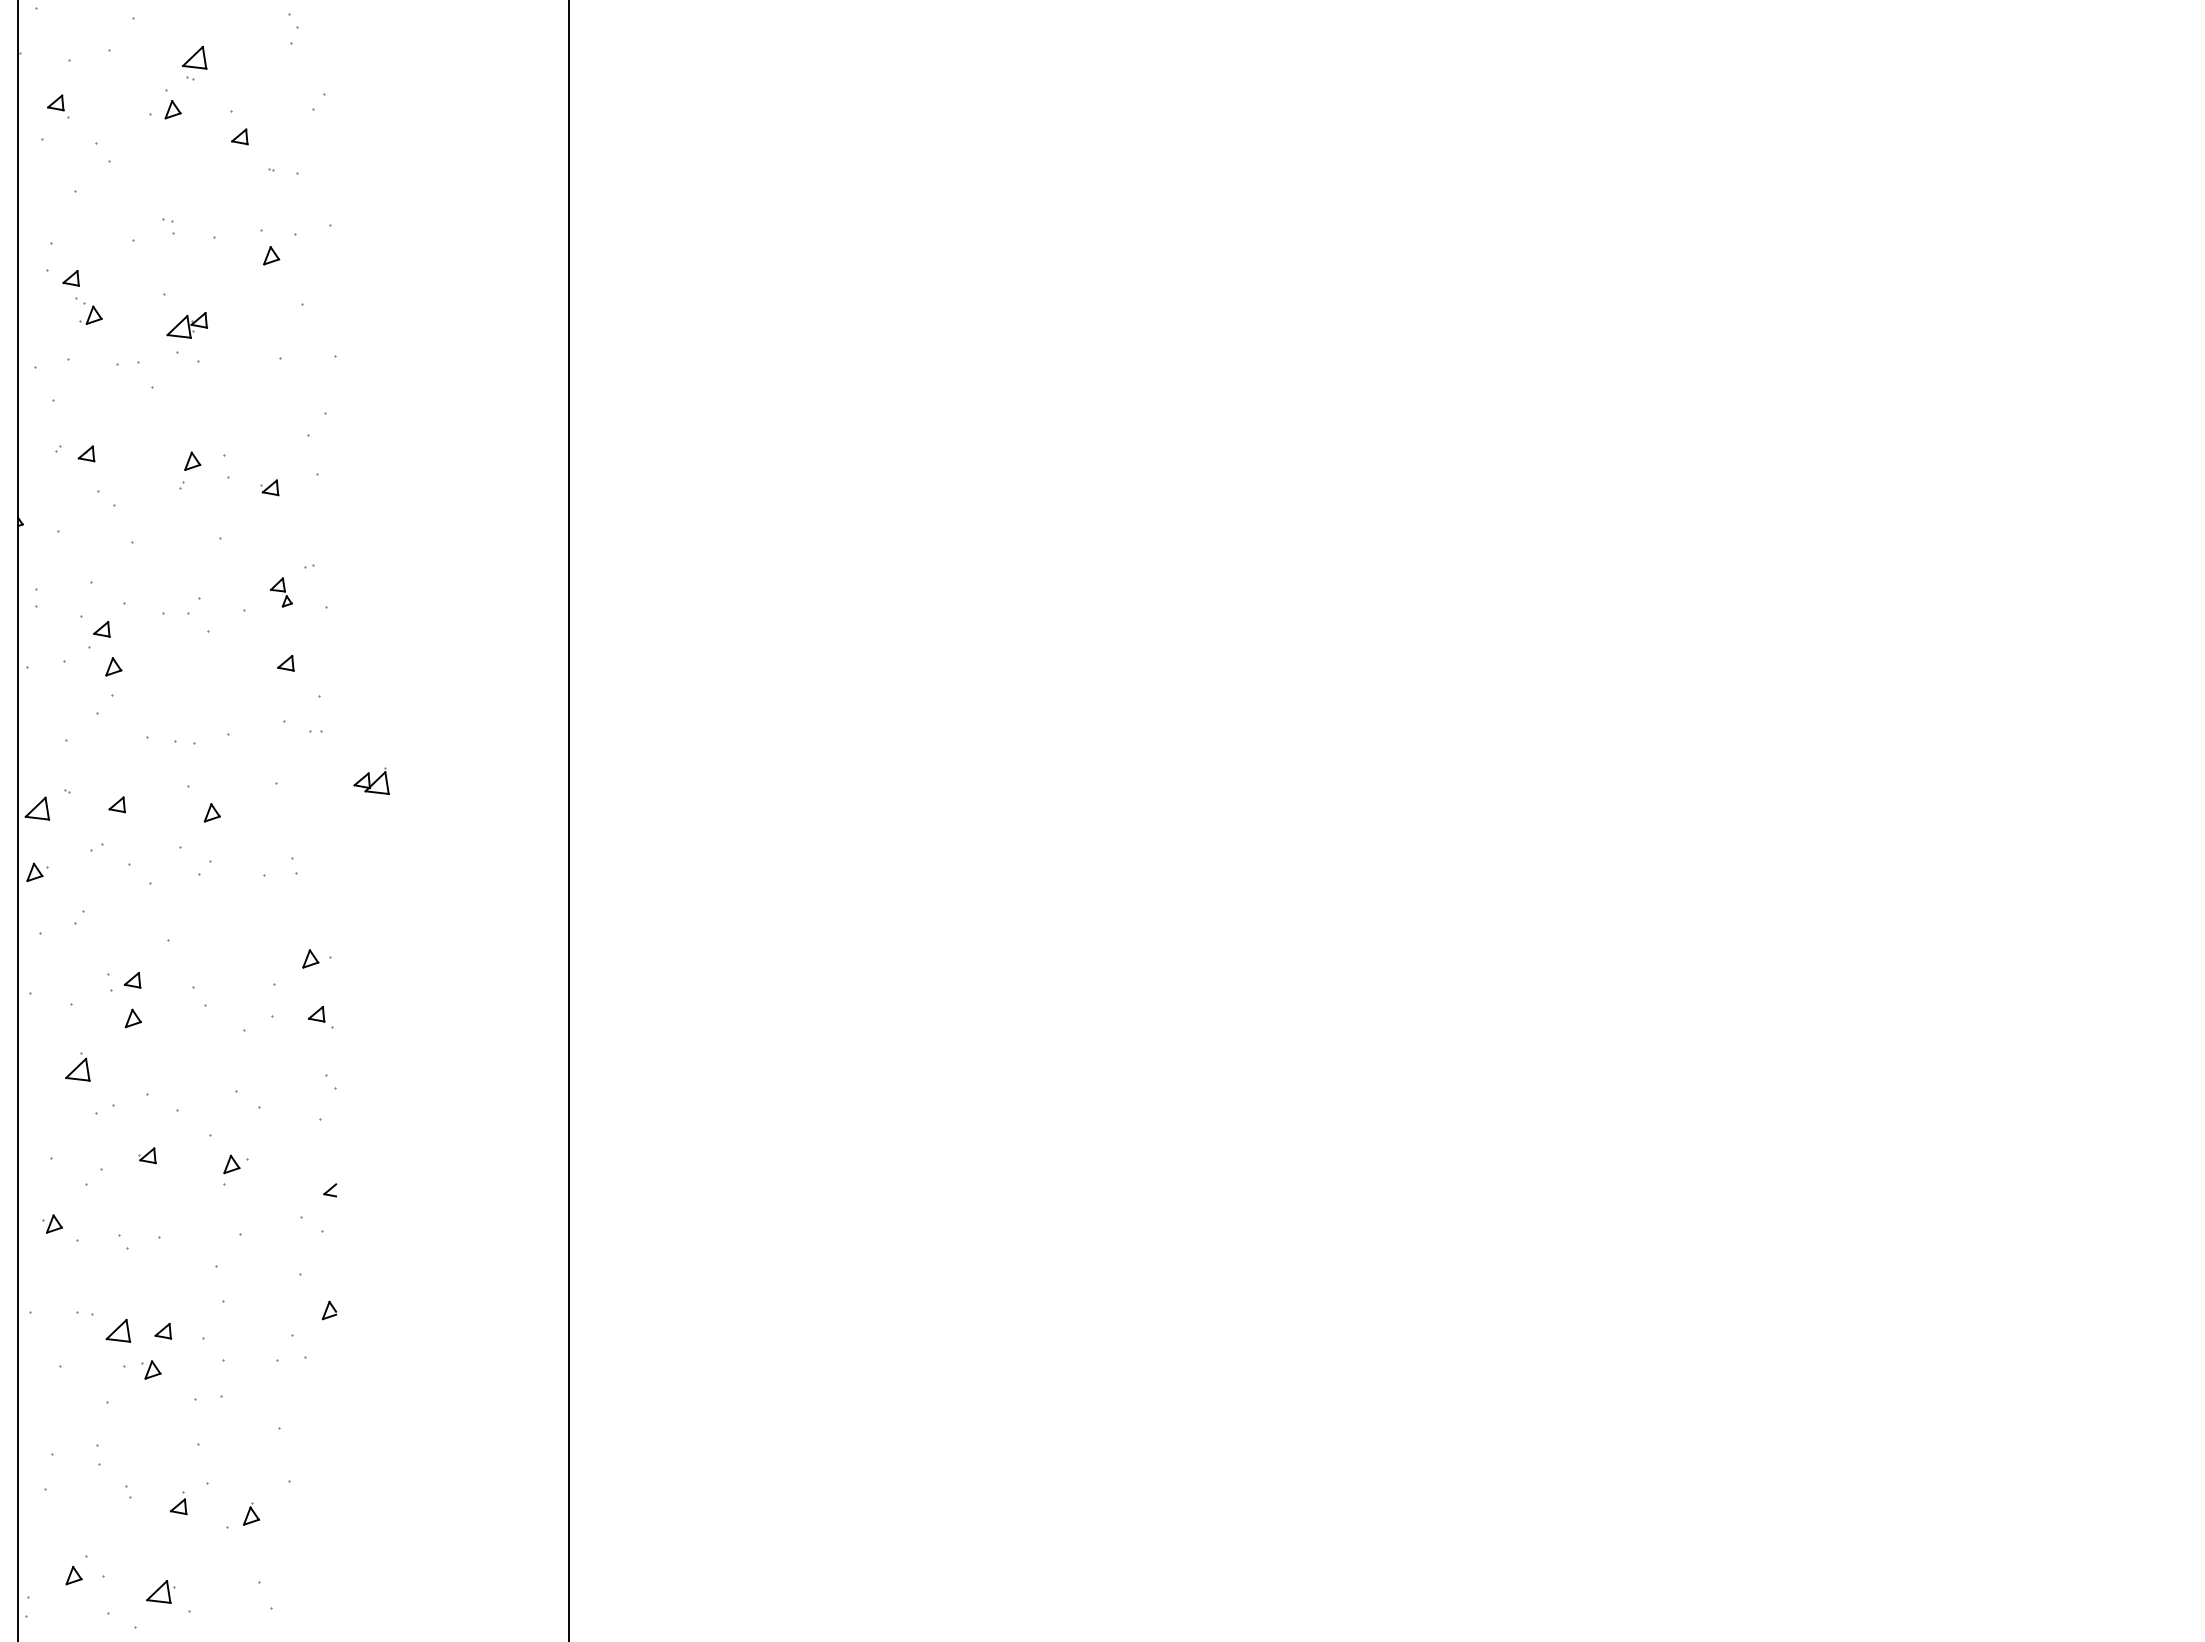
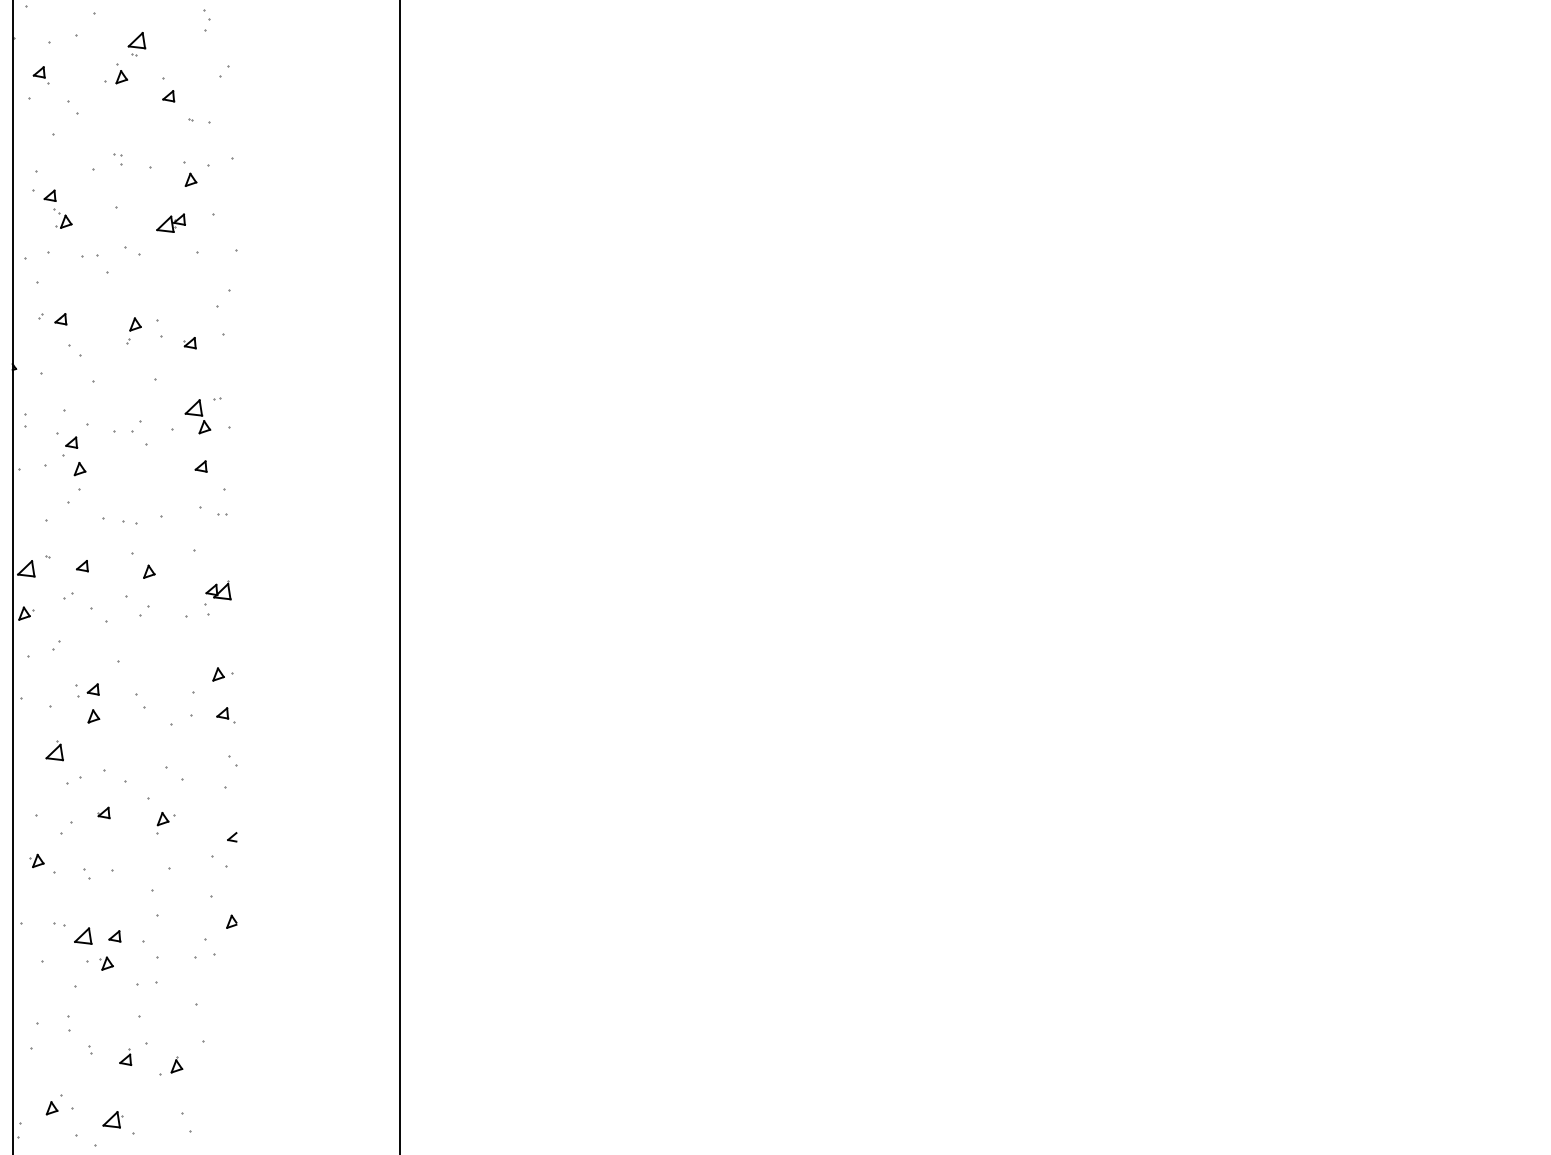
part: (186, 325) -> (170, 223), moved
part: (281, 592) -> (198, 416), size x1.67
part: (371, 780) -> (218, 589), moved

